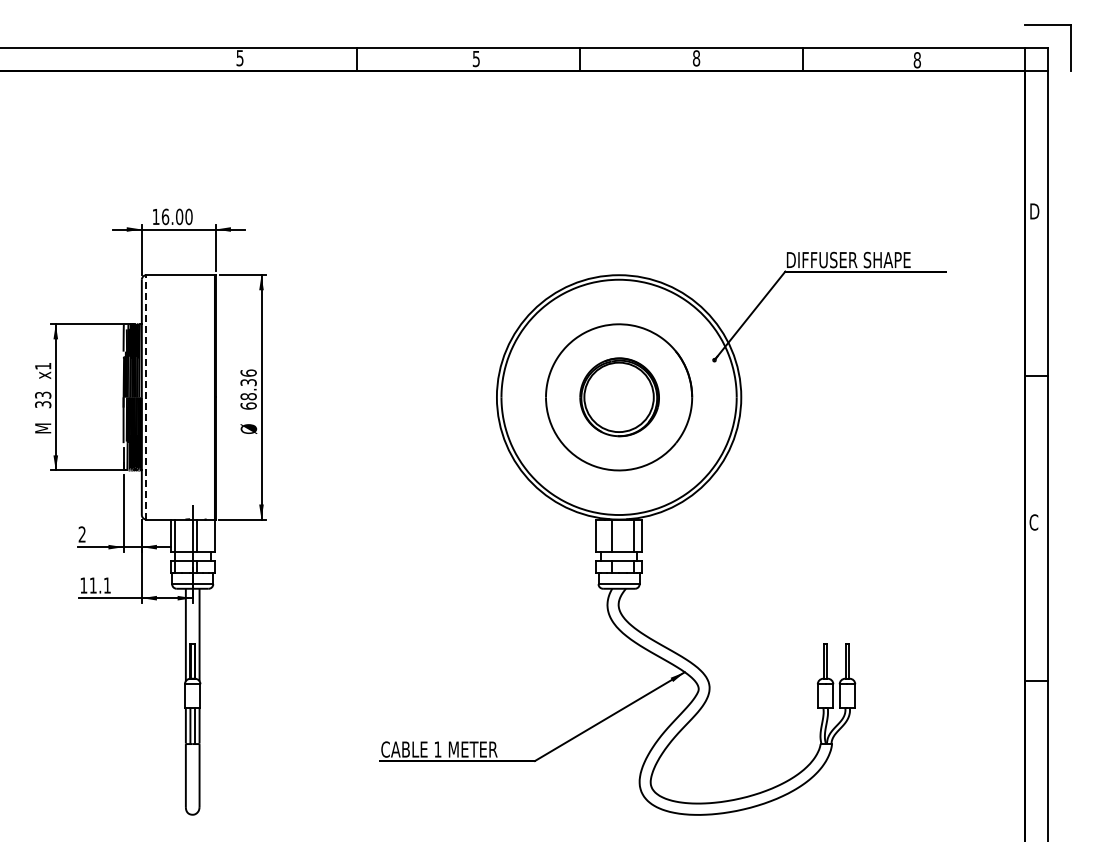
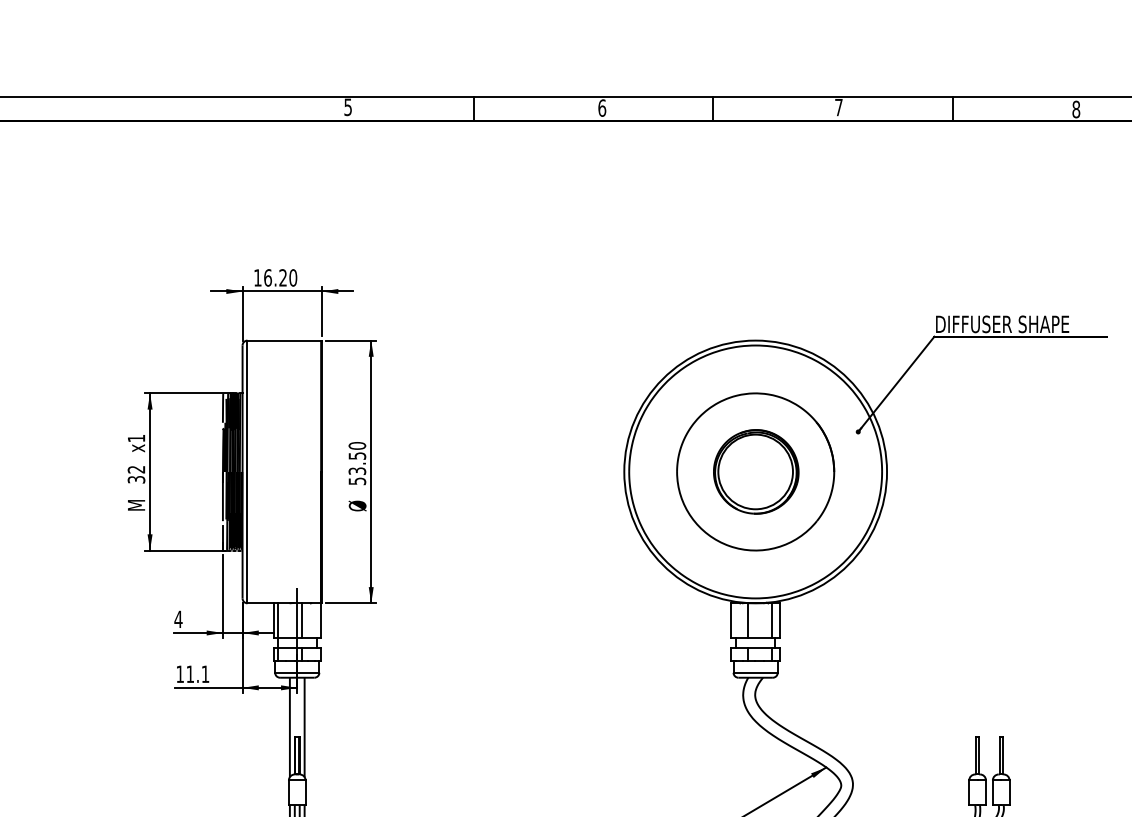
text: (476, 58) -> (602, 107), 5 -> 6
text: (696, 58) -> (838, 107), 8 -> 7
text: (179, 216) -> (283, 277), 16.00 -> 16.20
text: (248, 389) -> (357, 463), 68.36 -> 53.50
text: (43, 394) -> (136, 468), 33 -> 32
line: (146, 396) -> (247, 471), dashed -> solid
text: (82, 534) -> (178, 619), 2 -> 4

